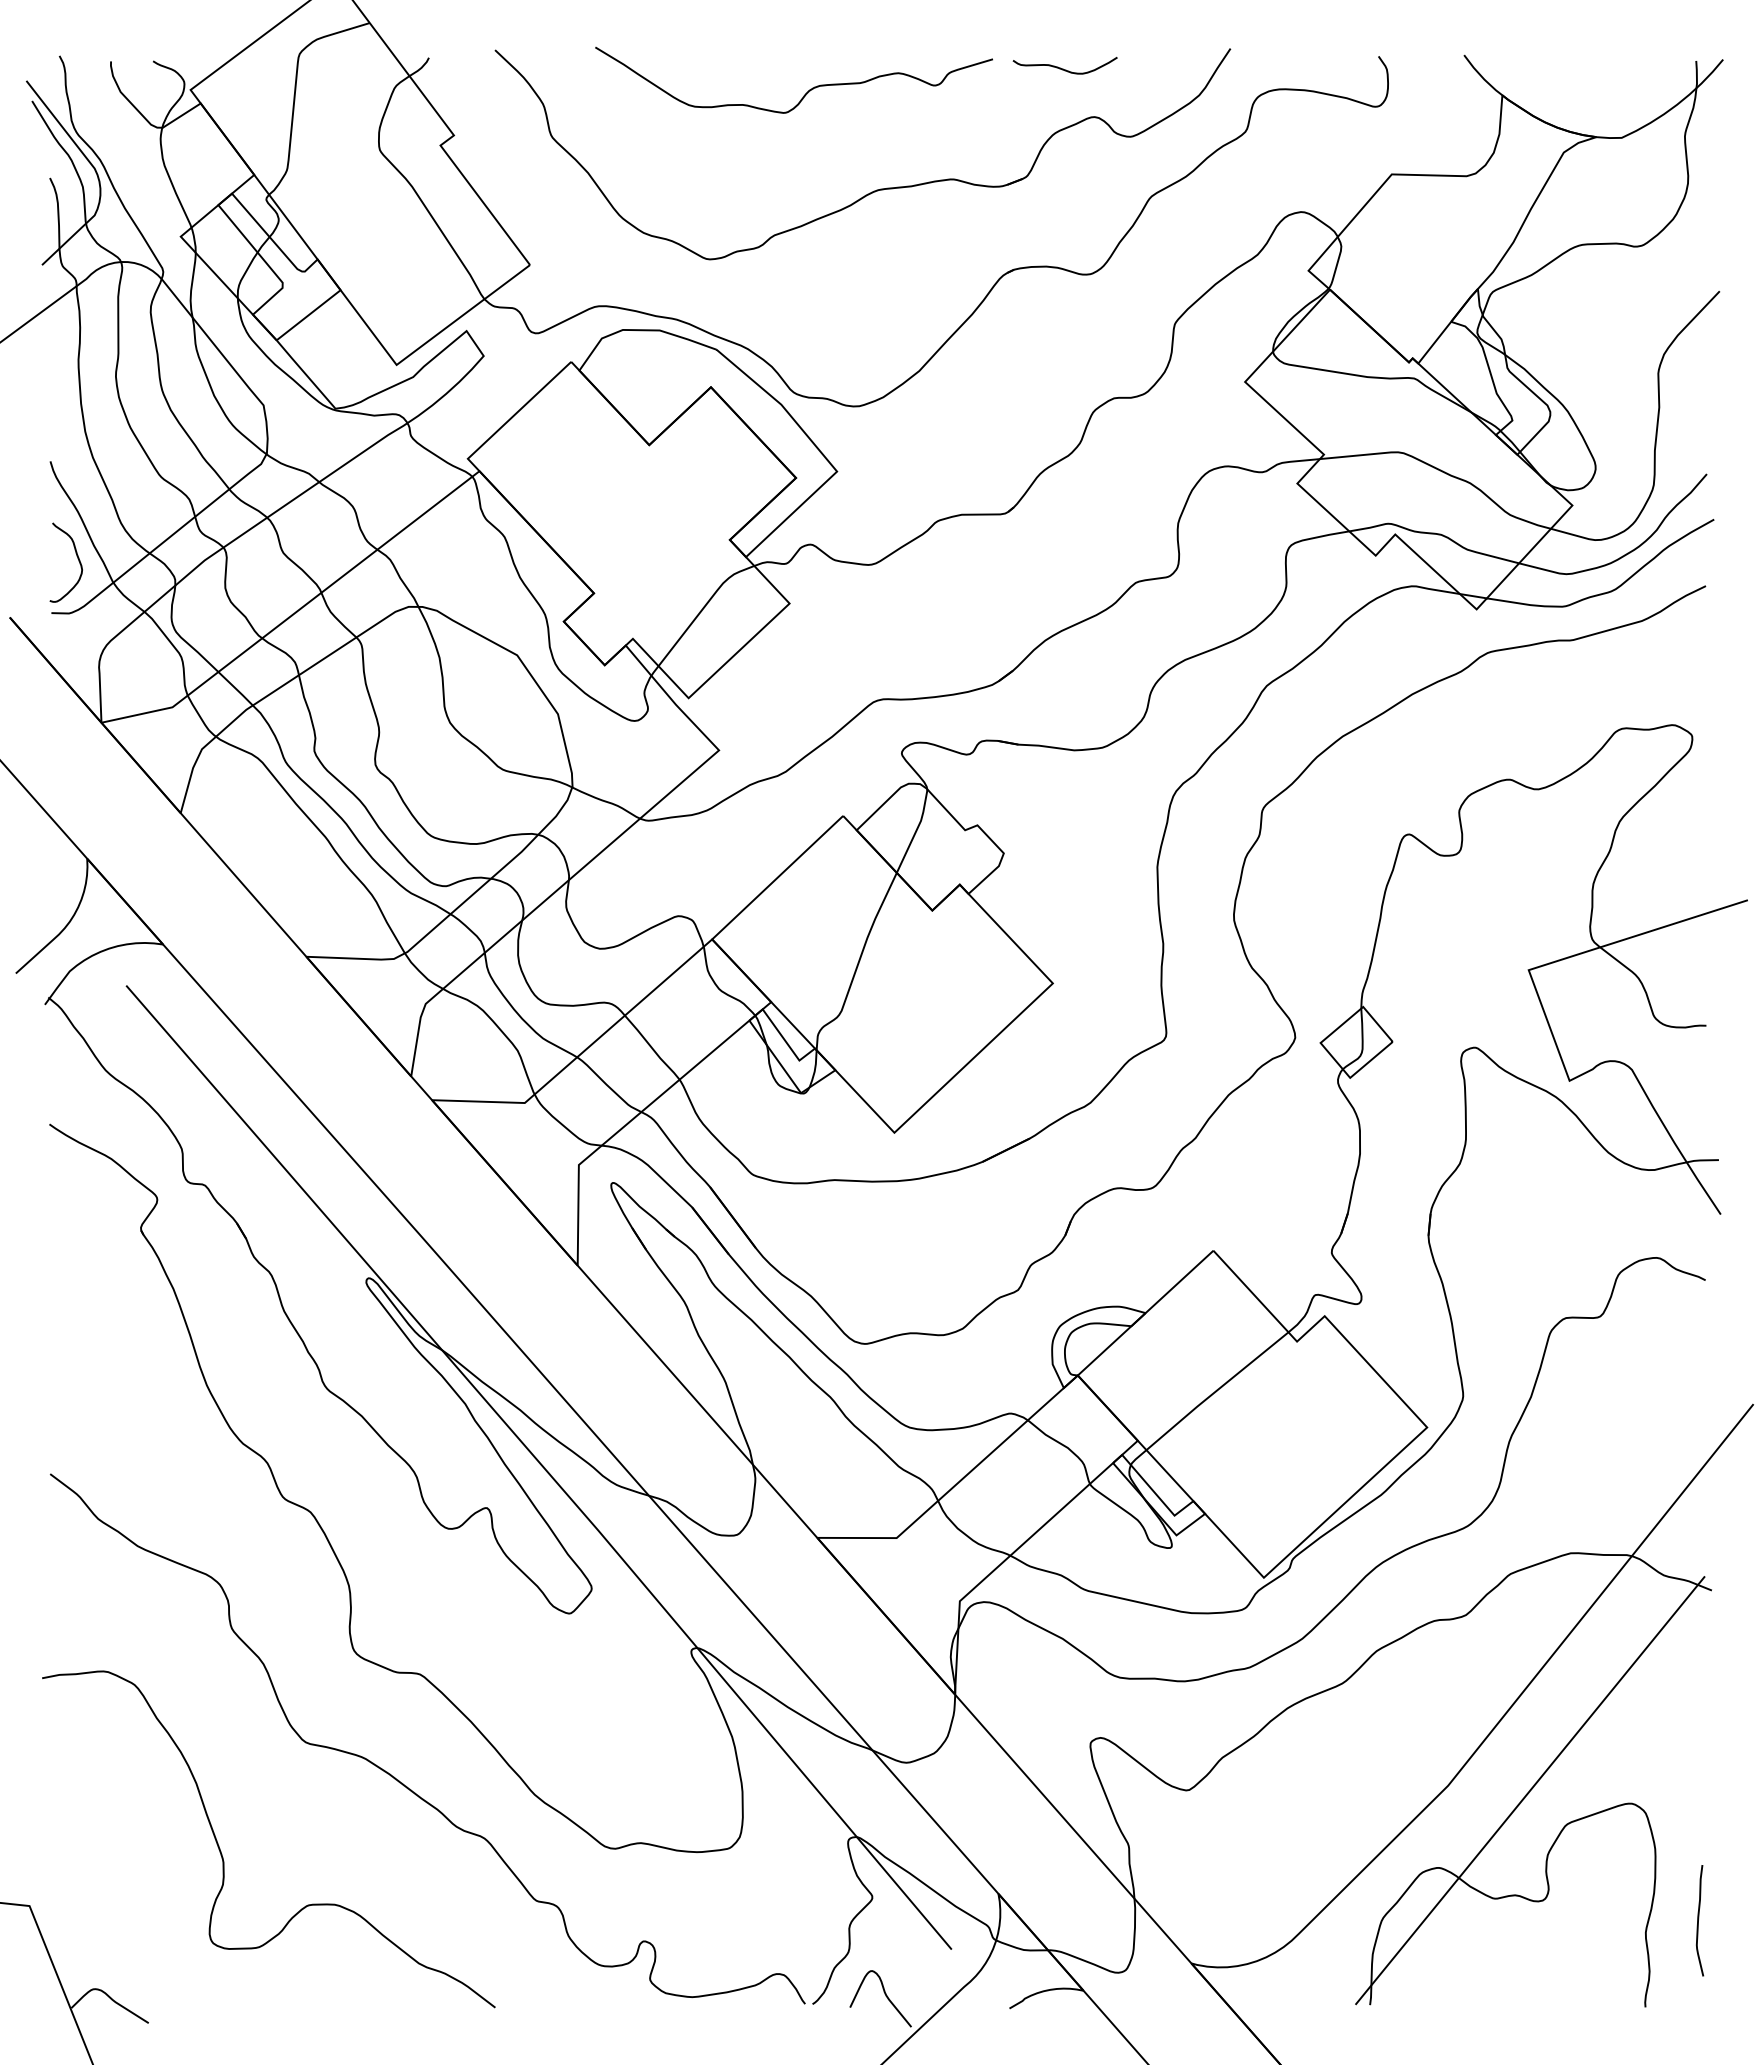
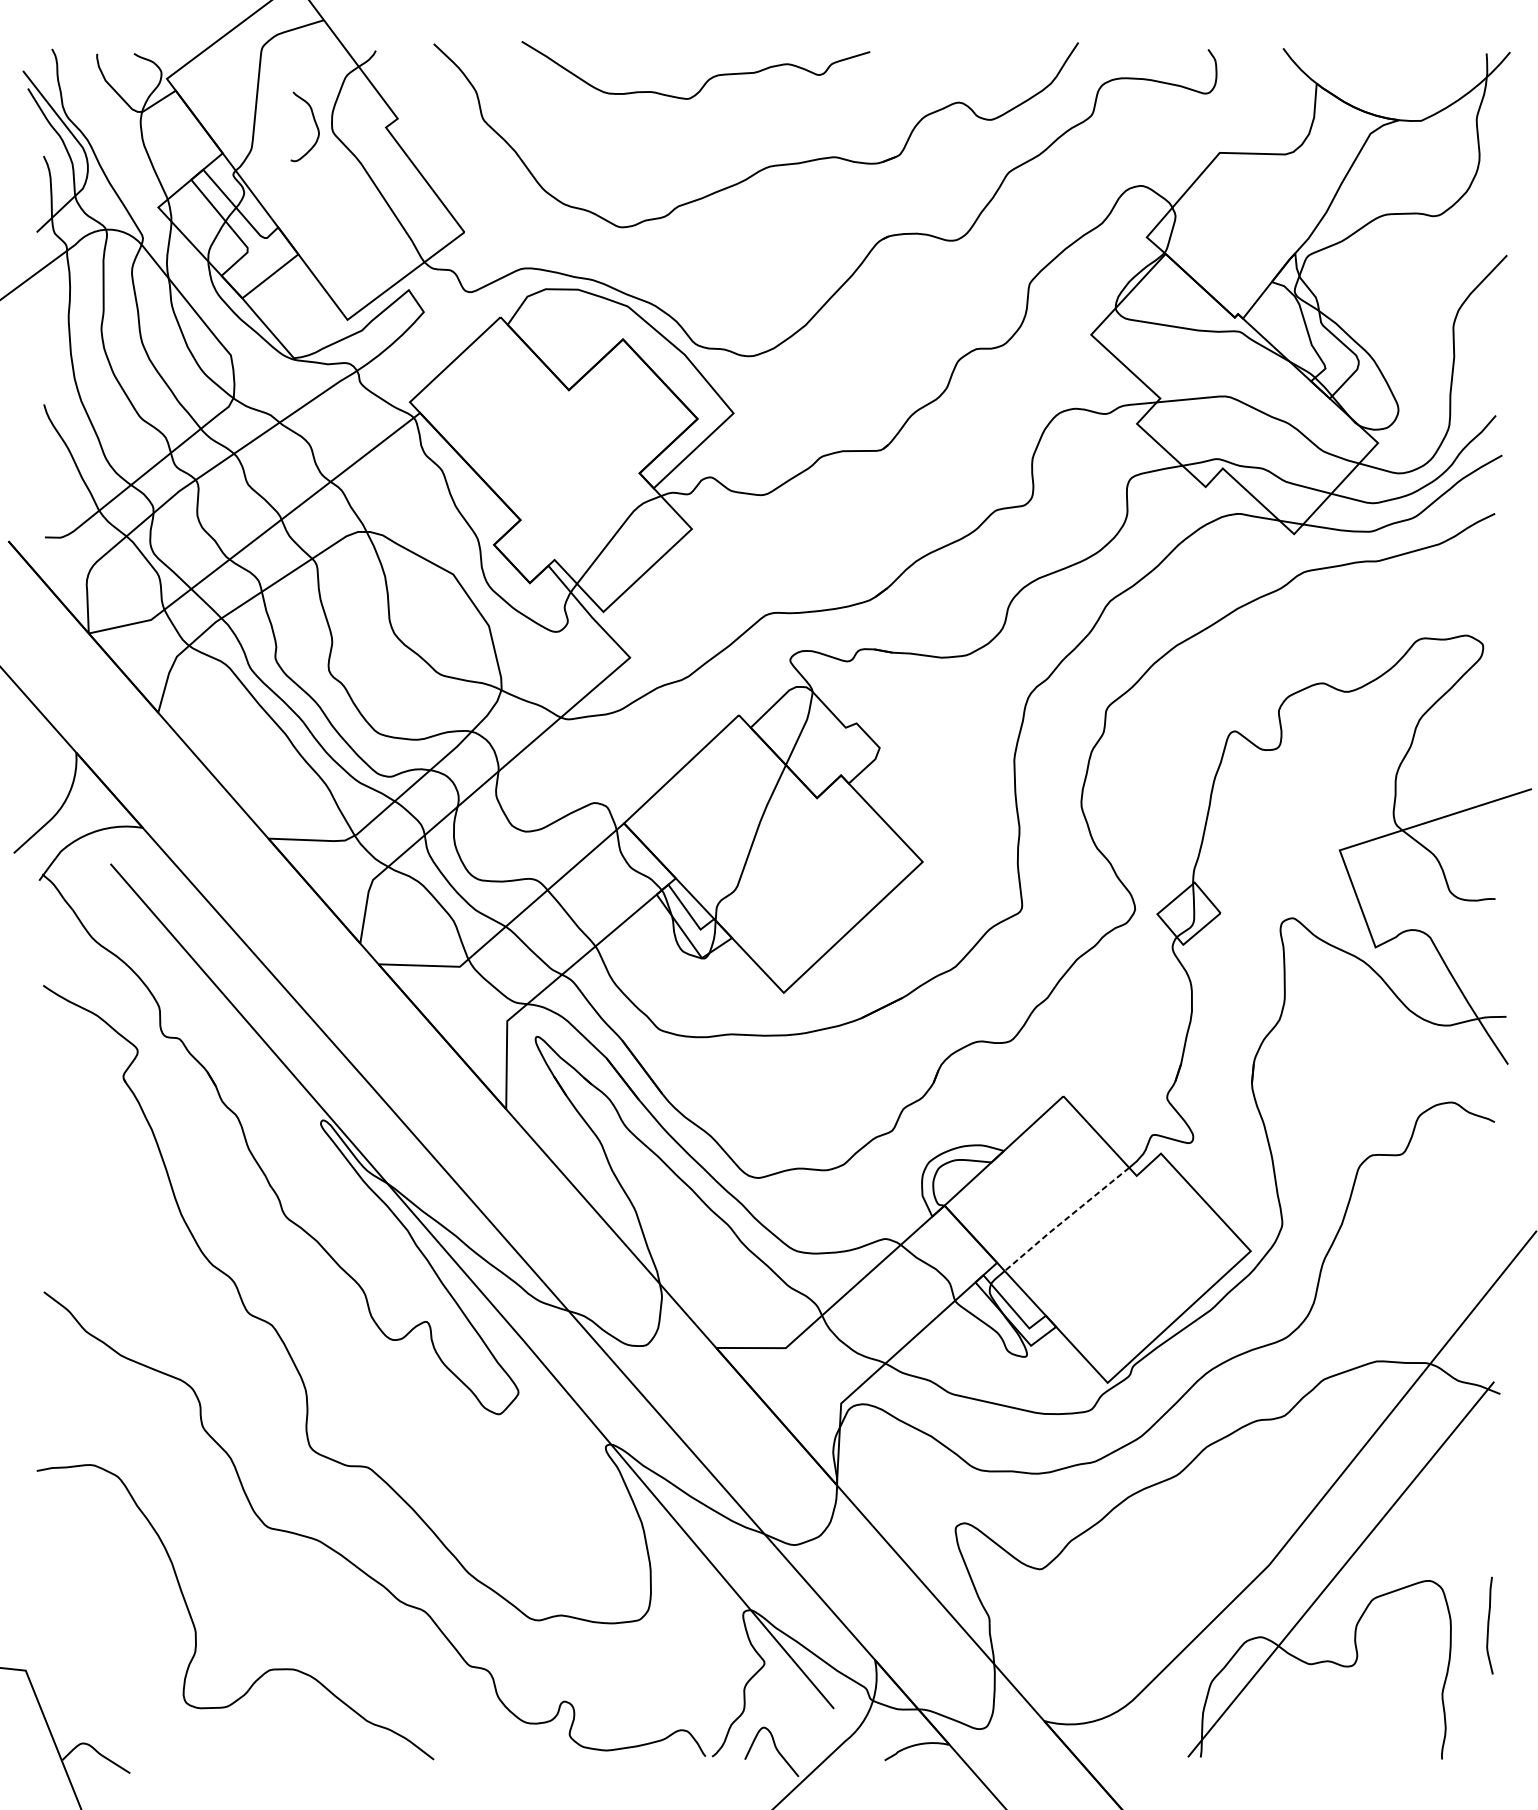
curve: (1063, 68) -> (932, 60), removed
curve: (76, 556) -> (314, 121), moved
line: (1216, 1390) -> (1066, 1218), solid -> dashed
curve: (1698, 1920) -> (1488, 1625), moved

